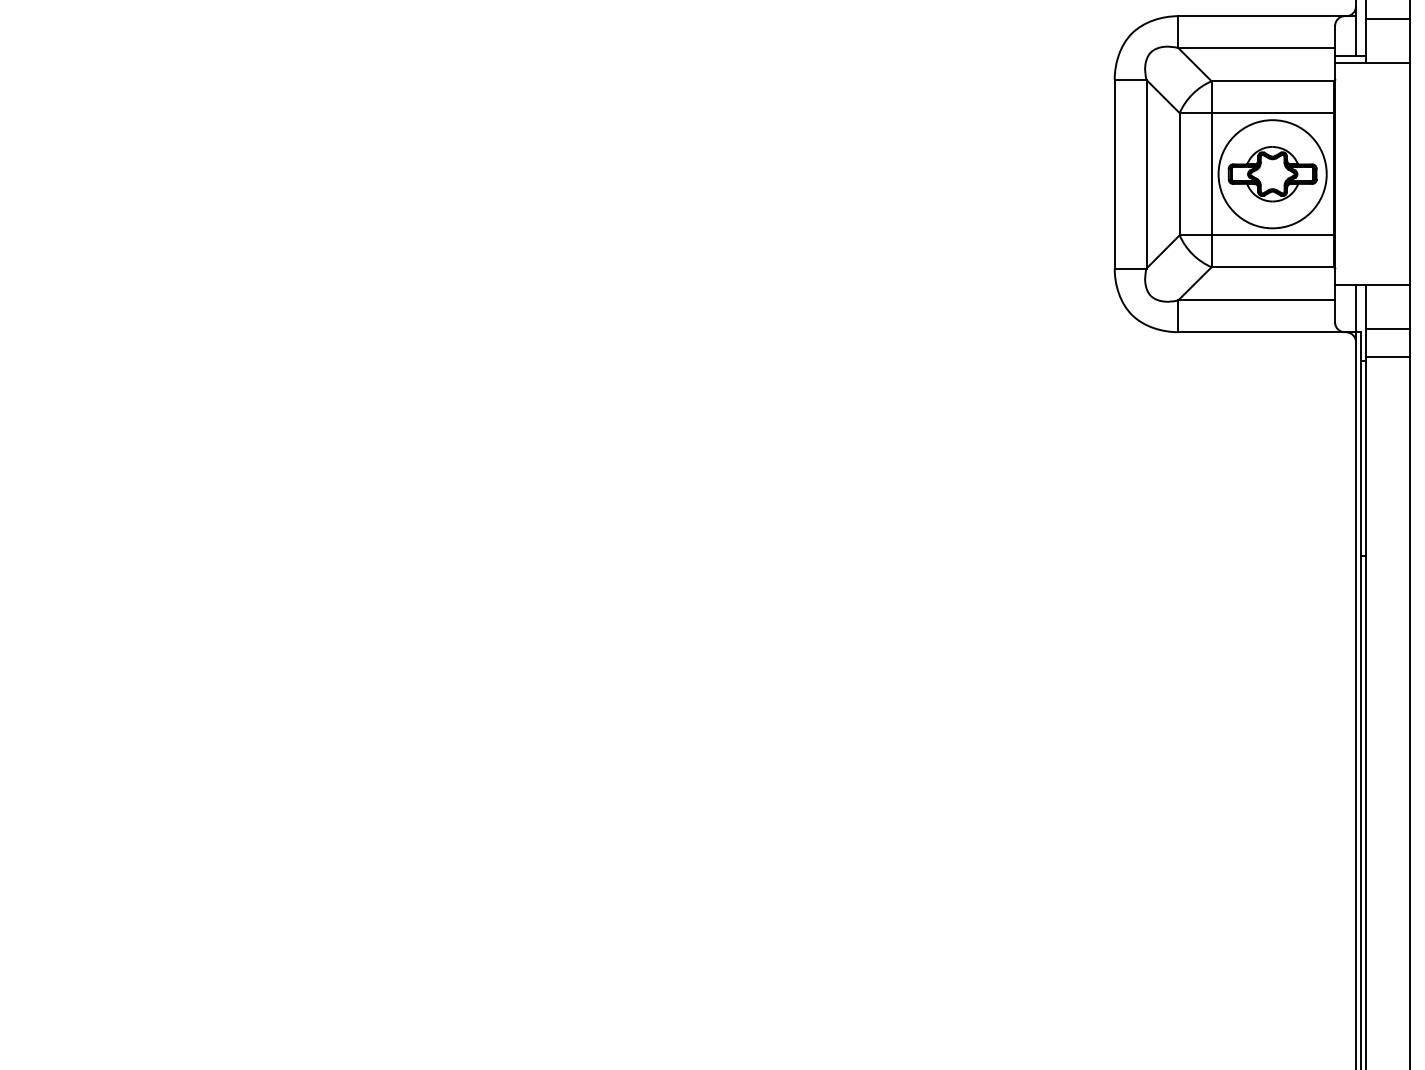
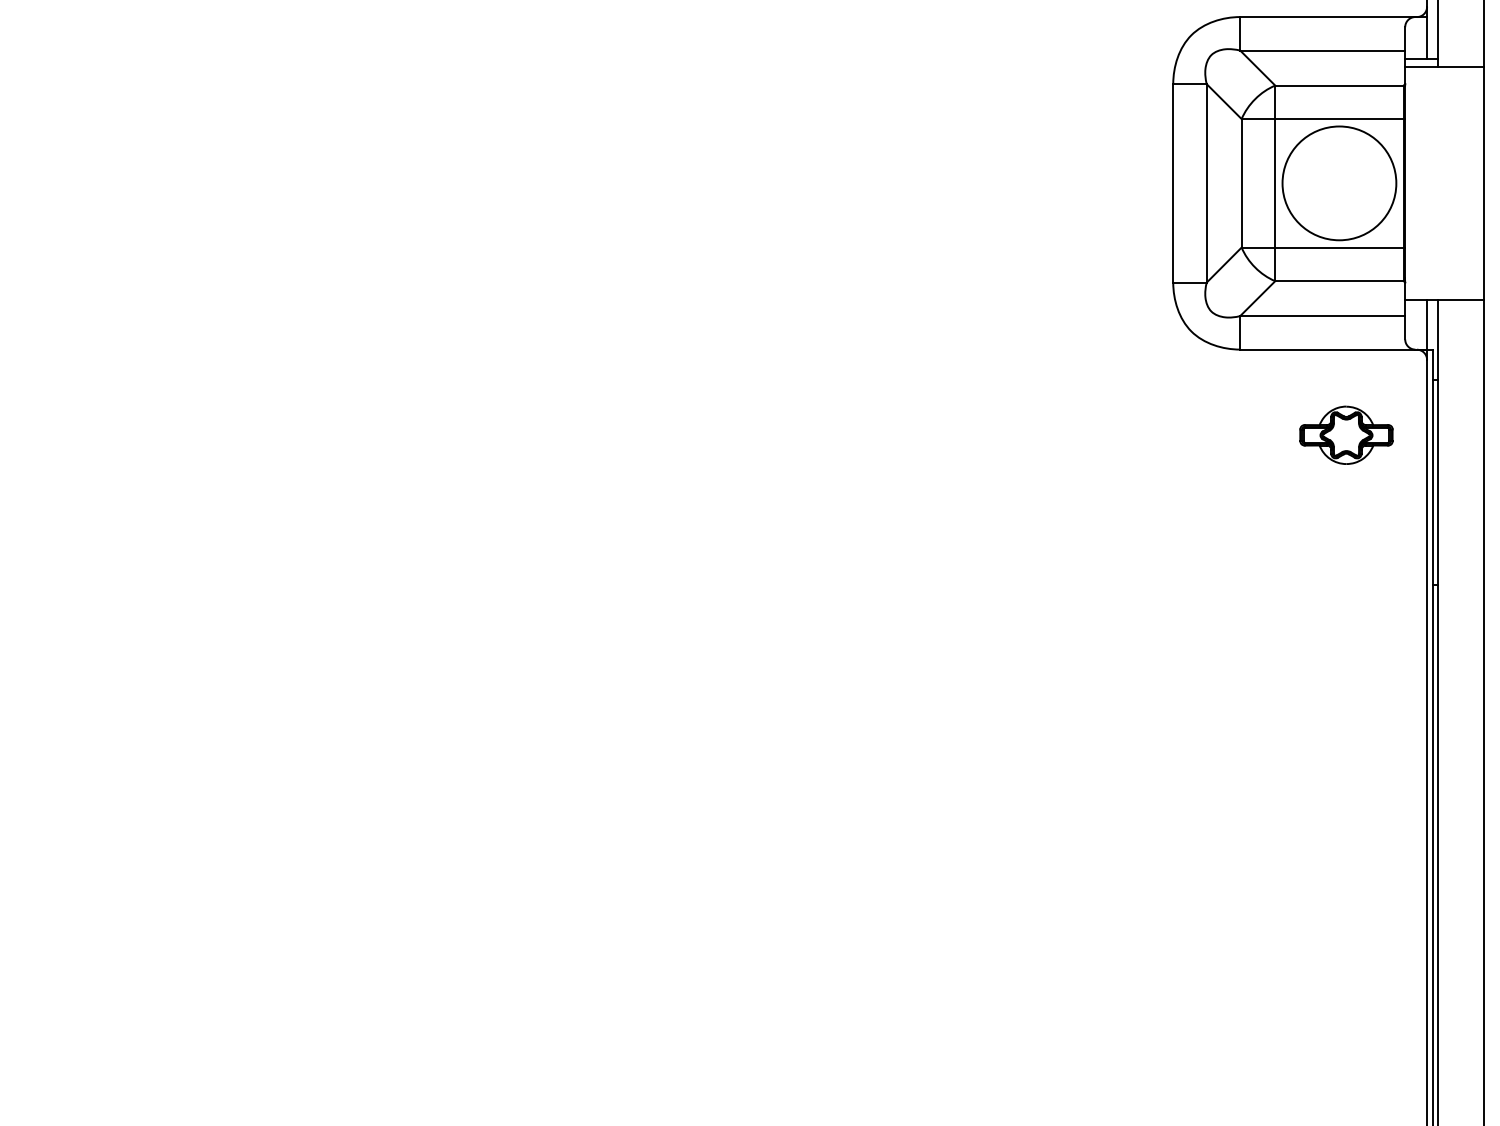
line: (1387, 18) -> (1460, 19), removed
part: (1272, 173) -> (1346, 434), moved
line: (1387, 329) -> (1460, 346), removed
line: (1387, 356) -> (1460, 375), removed

